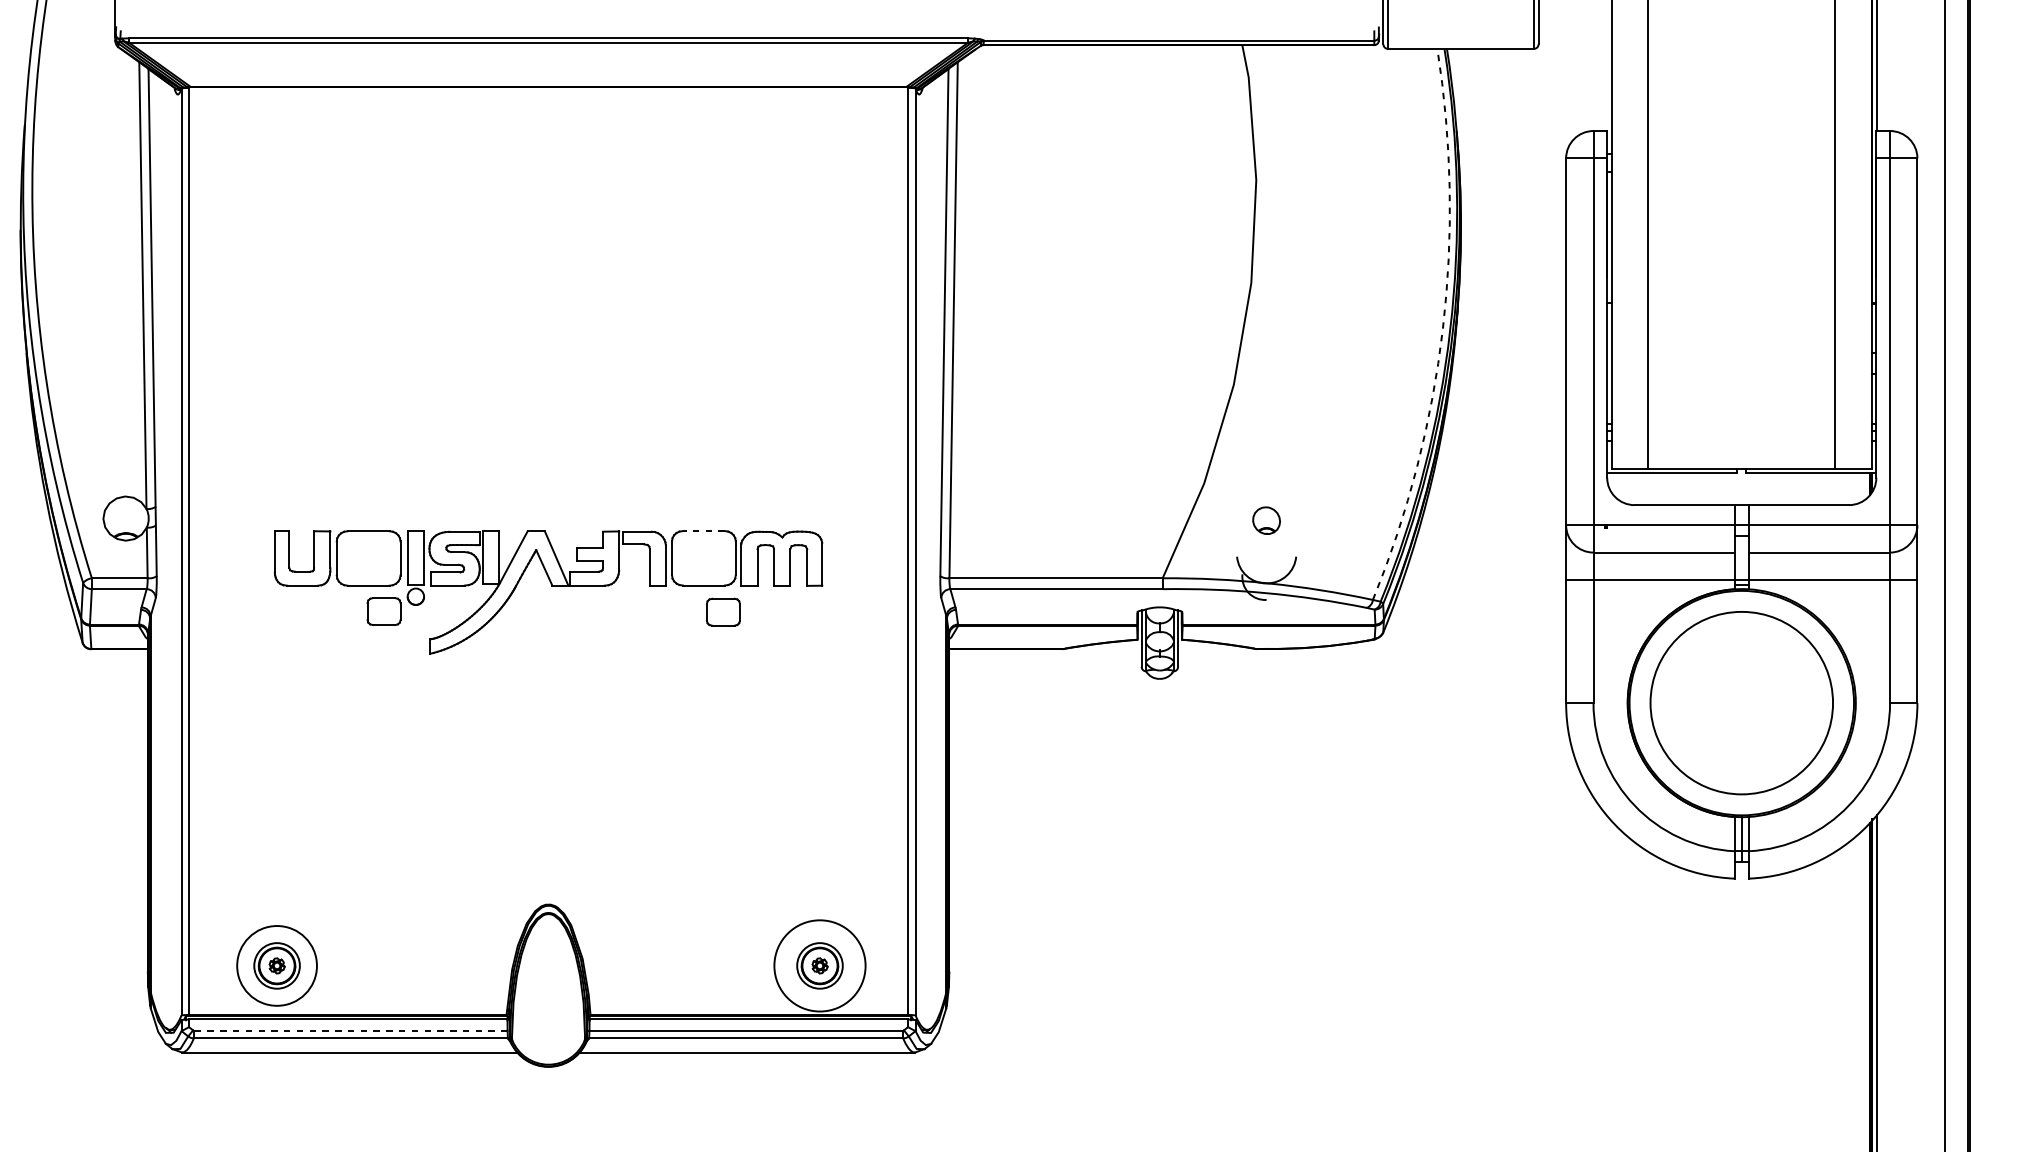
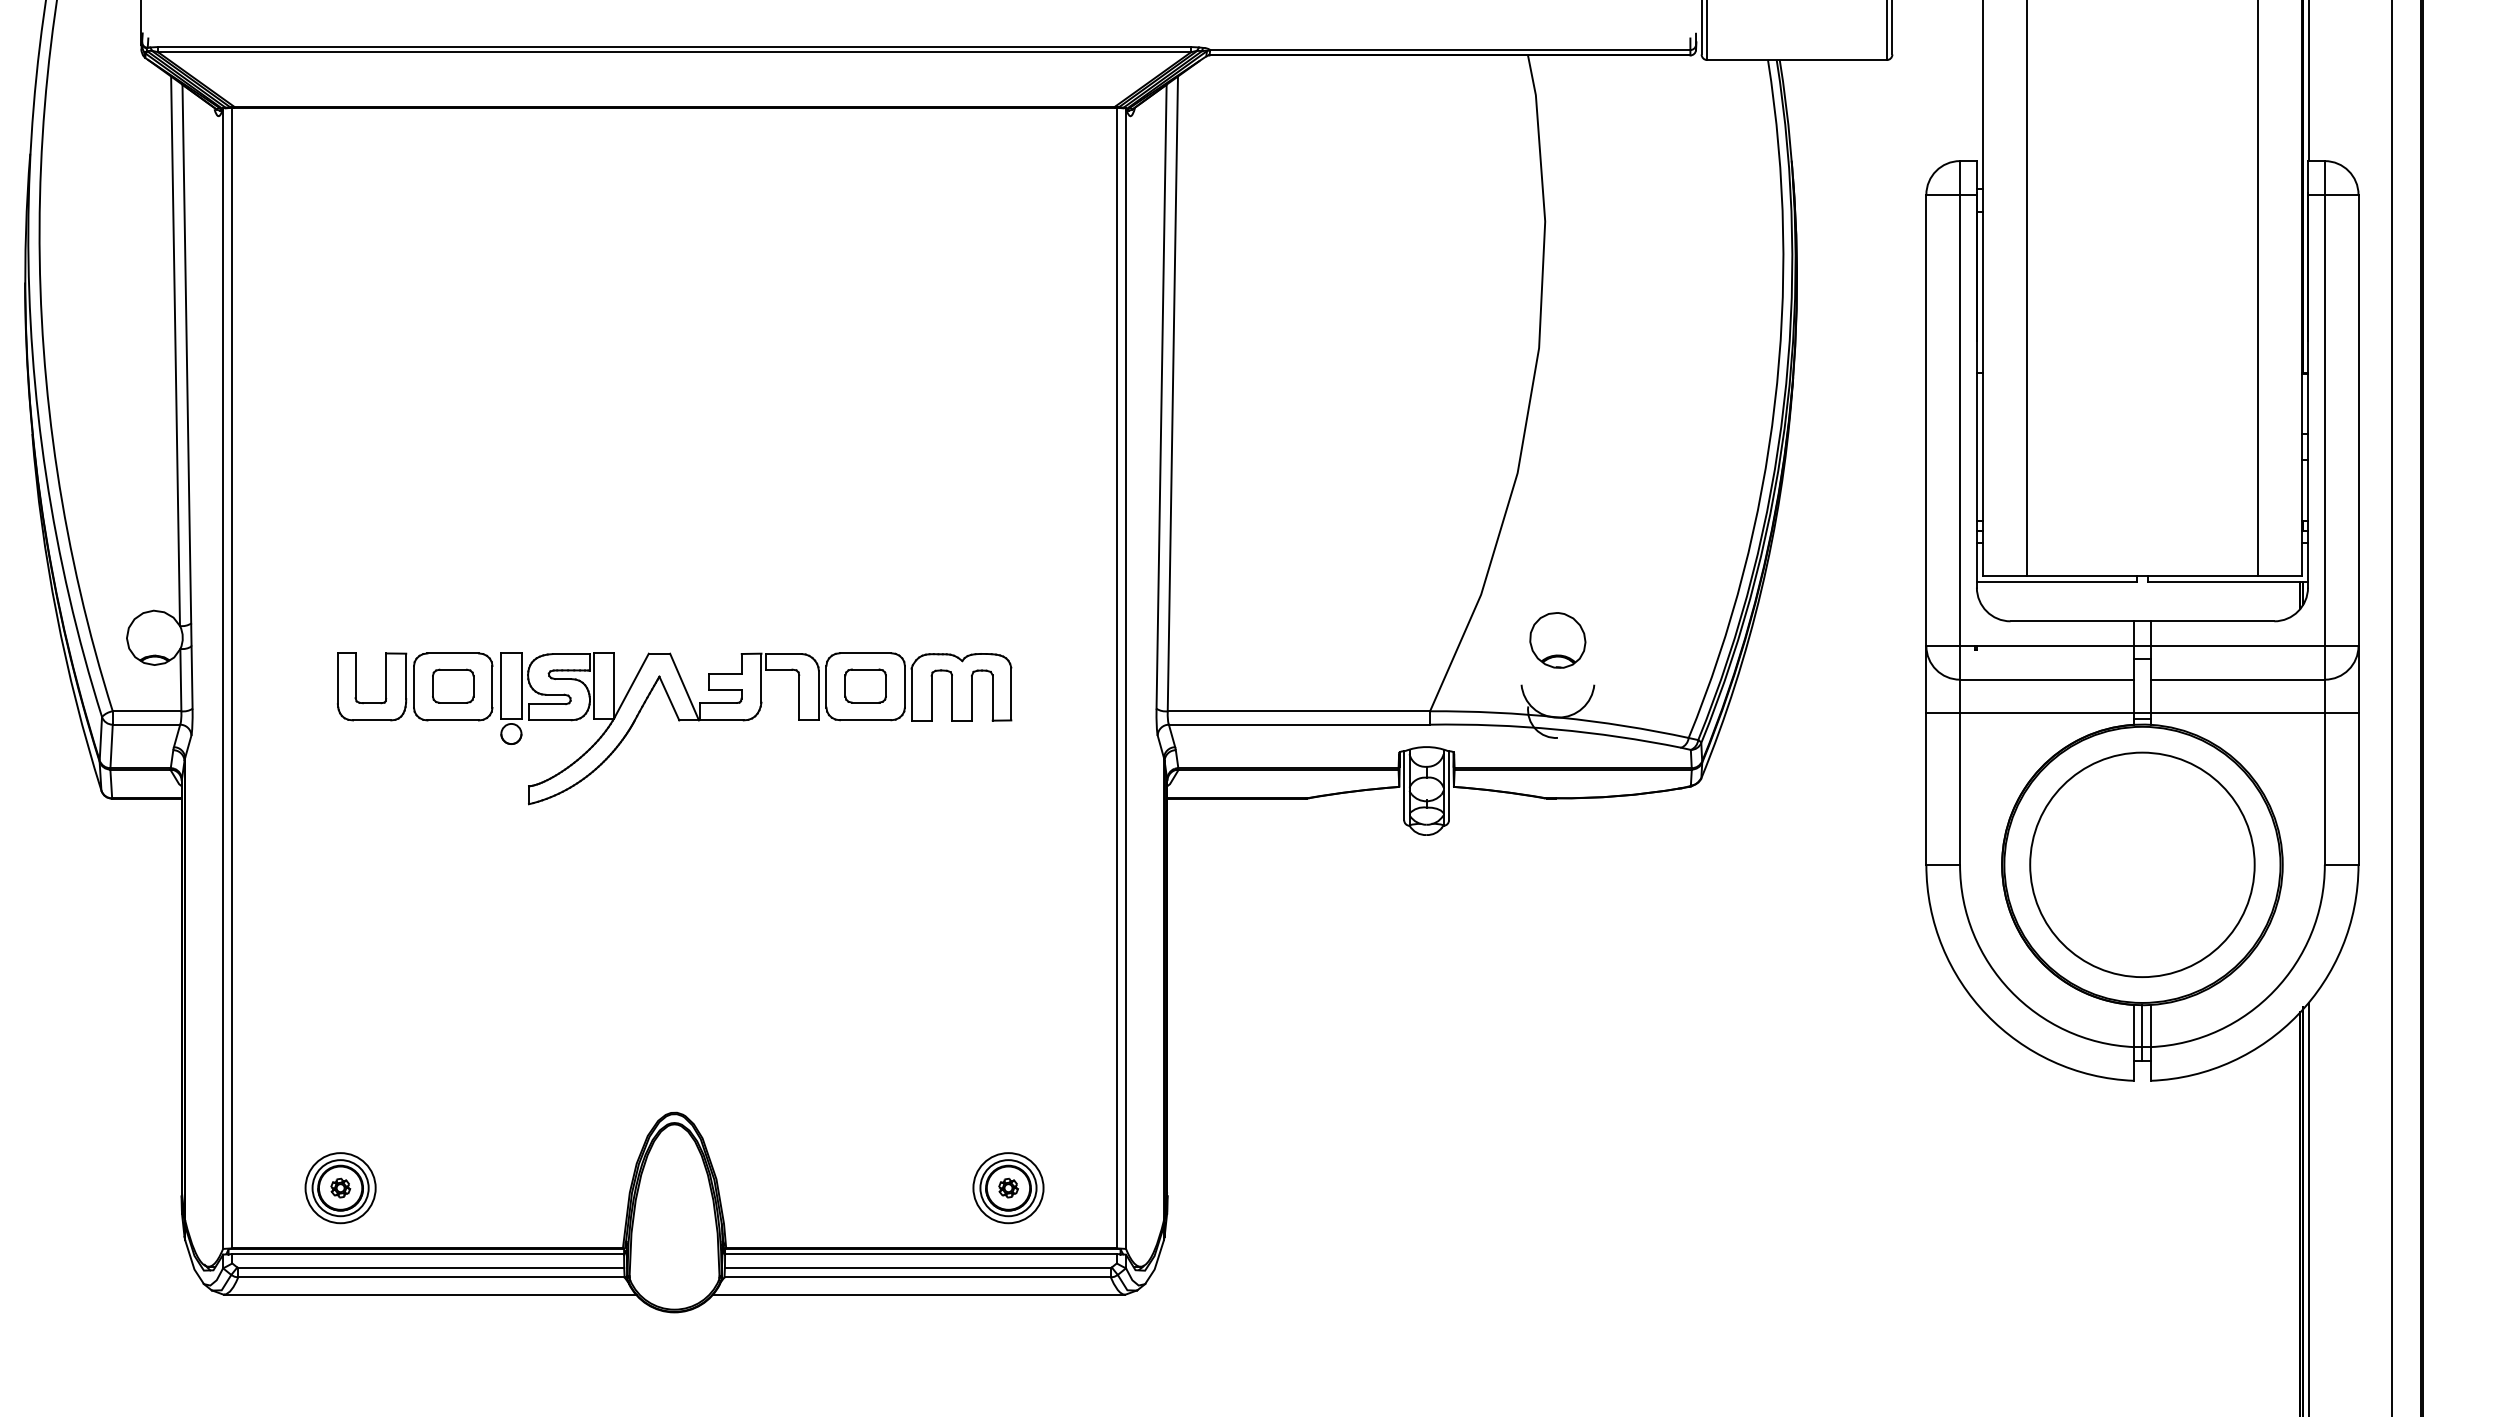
arc: (1442, 328) -> (1774, 404), dashed -> solid
part: (1266, 520) -> (1557, 640), size x1.67
line: (703, 531) -> (865, 653), dashed -> solid
part: (384, 610) -> (453, 685), moved
part: (723, 611) -> (865, 685), moved
circle: (276, 966) -> (340, 1188), size x0.71
circle: (819, 966) -> (1008, 1188), size x0.62
line: (350, 1030) -> (431, 1267), dashed -> solid

